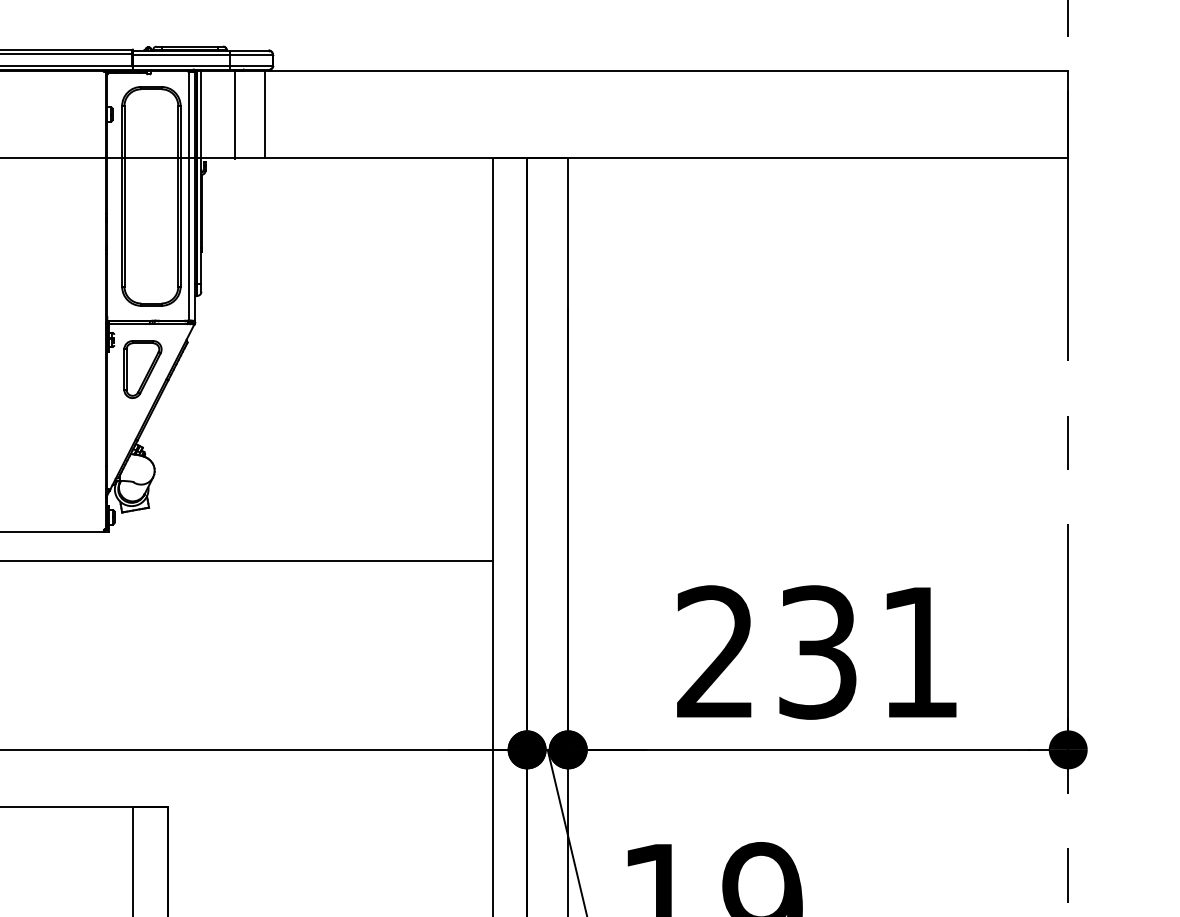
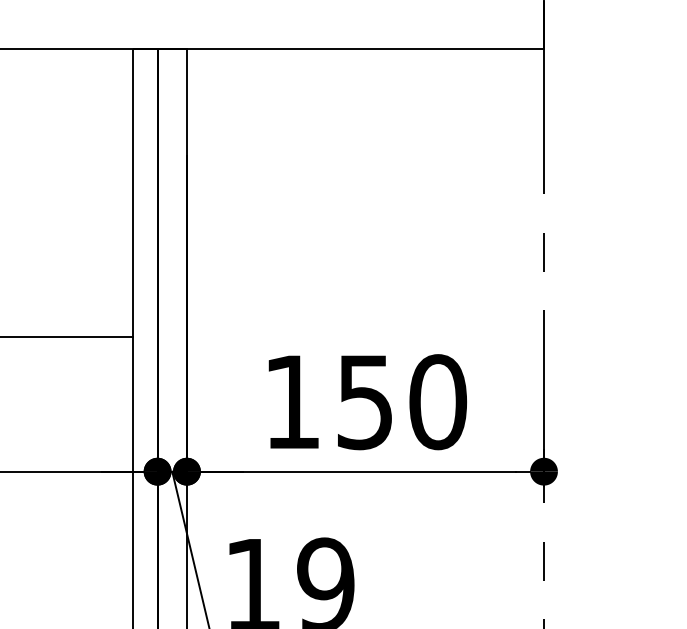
text: (818, 652) -> (365, 402), 231 -> 150

